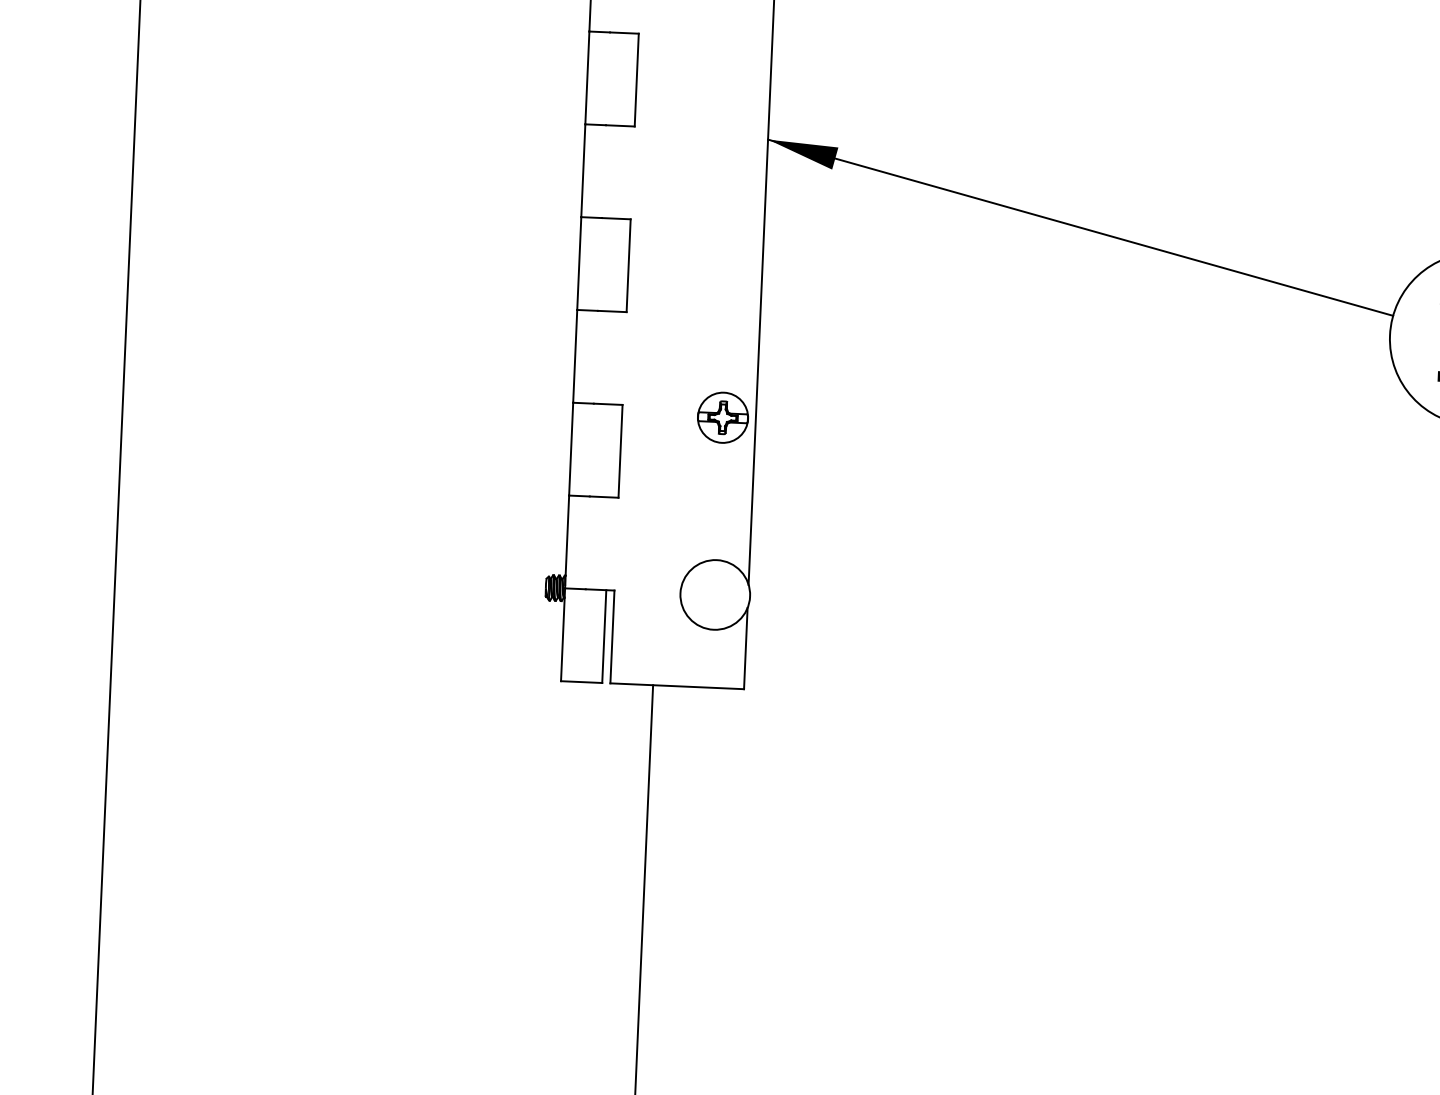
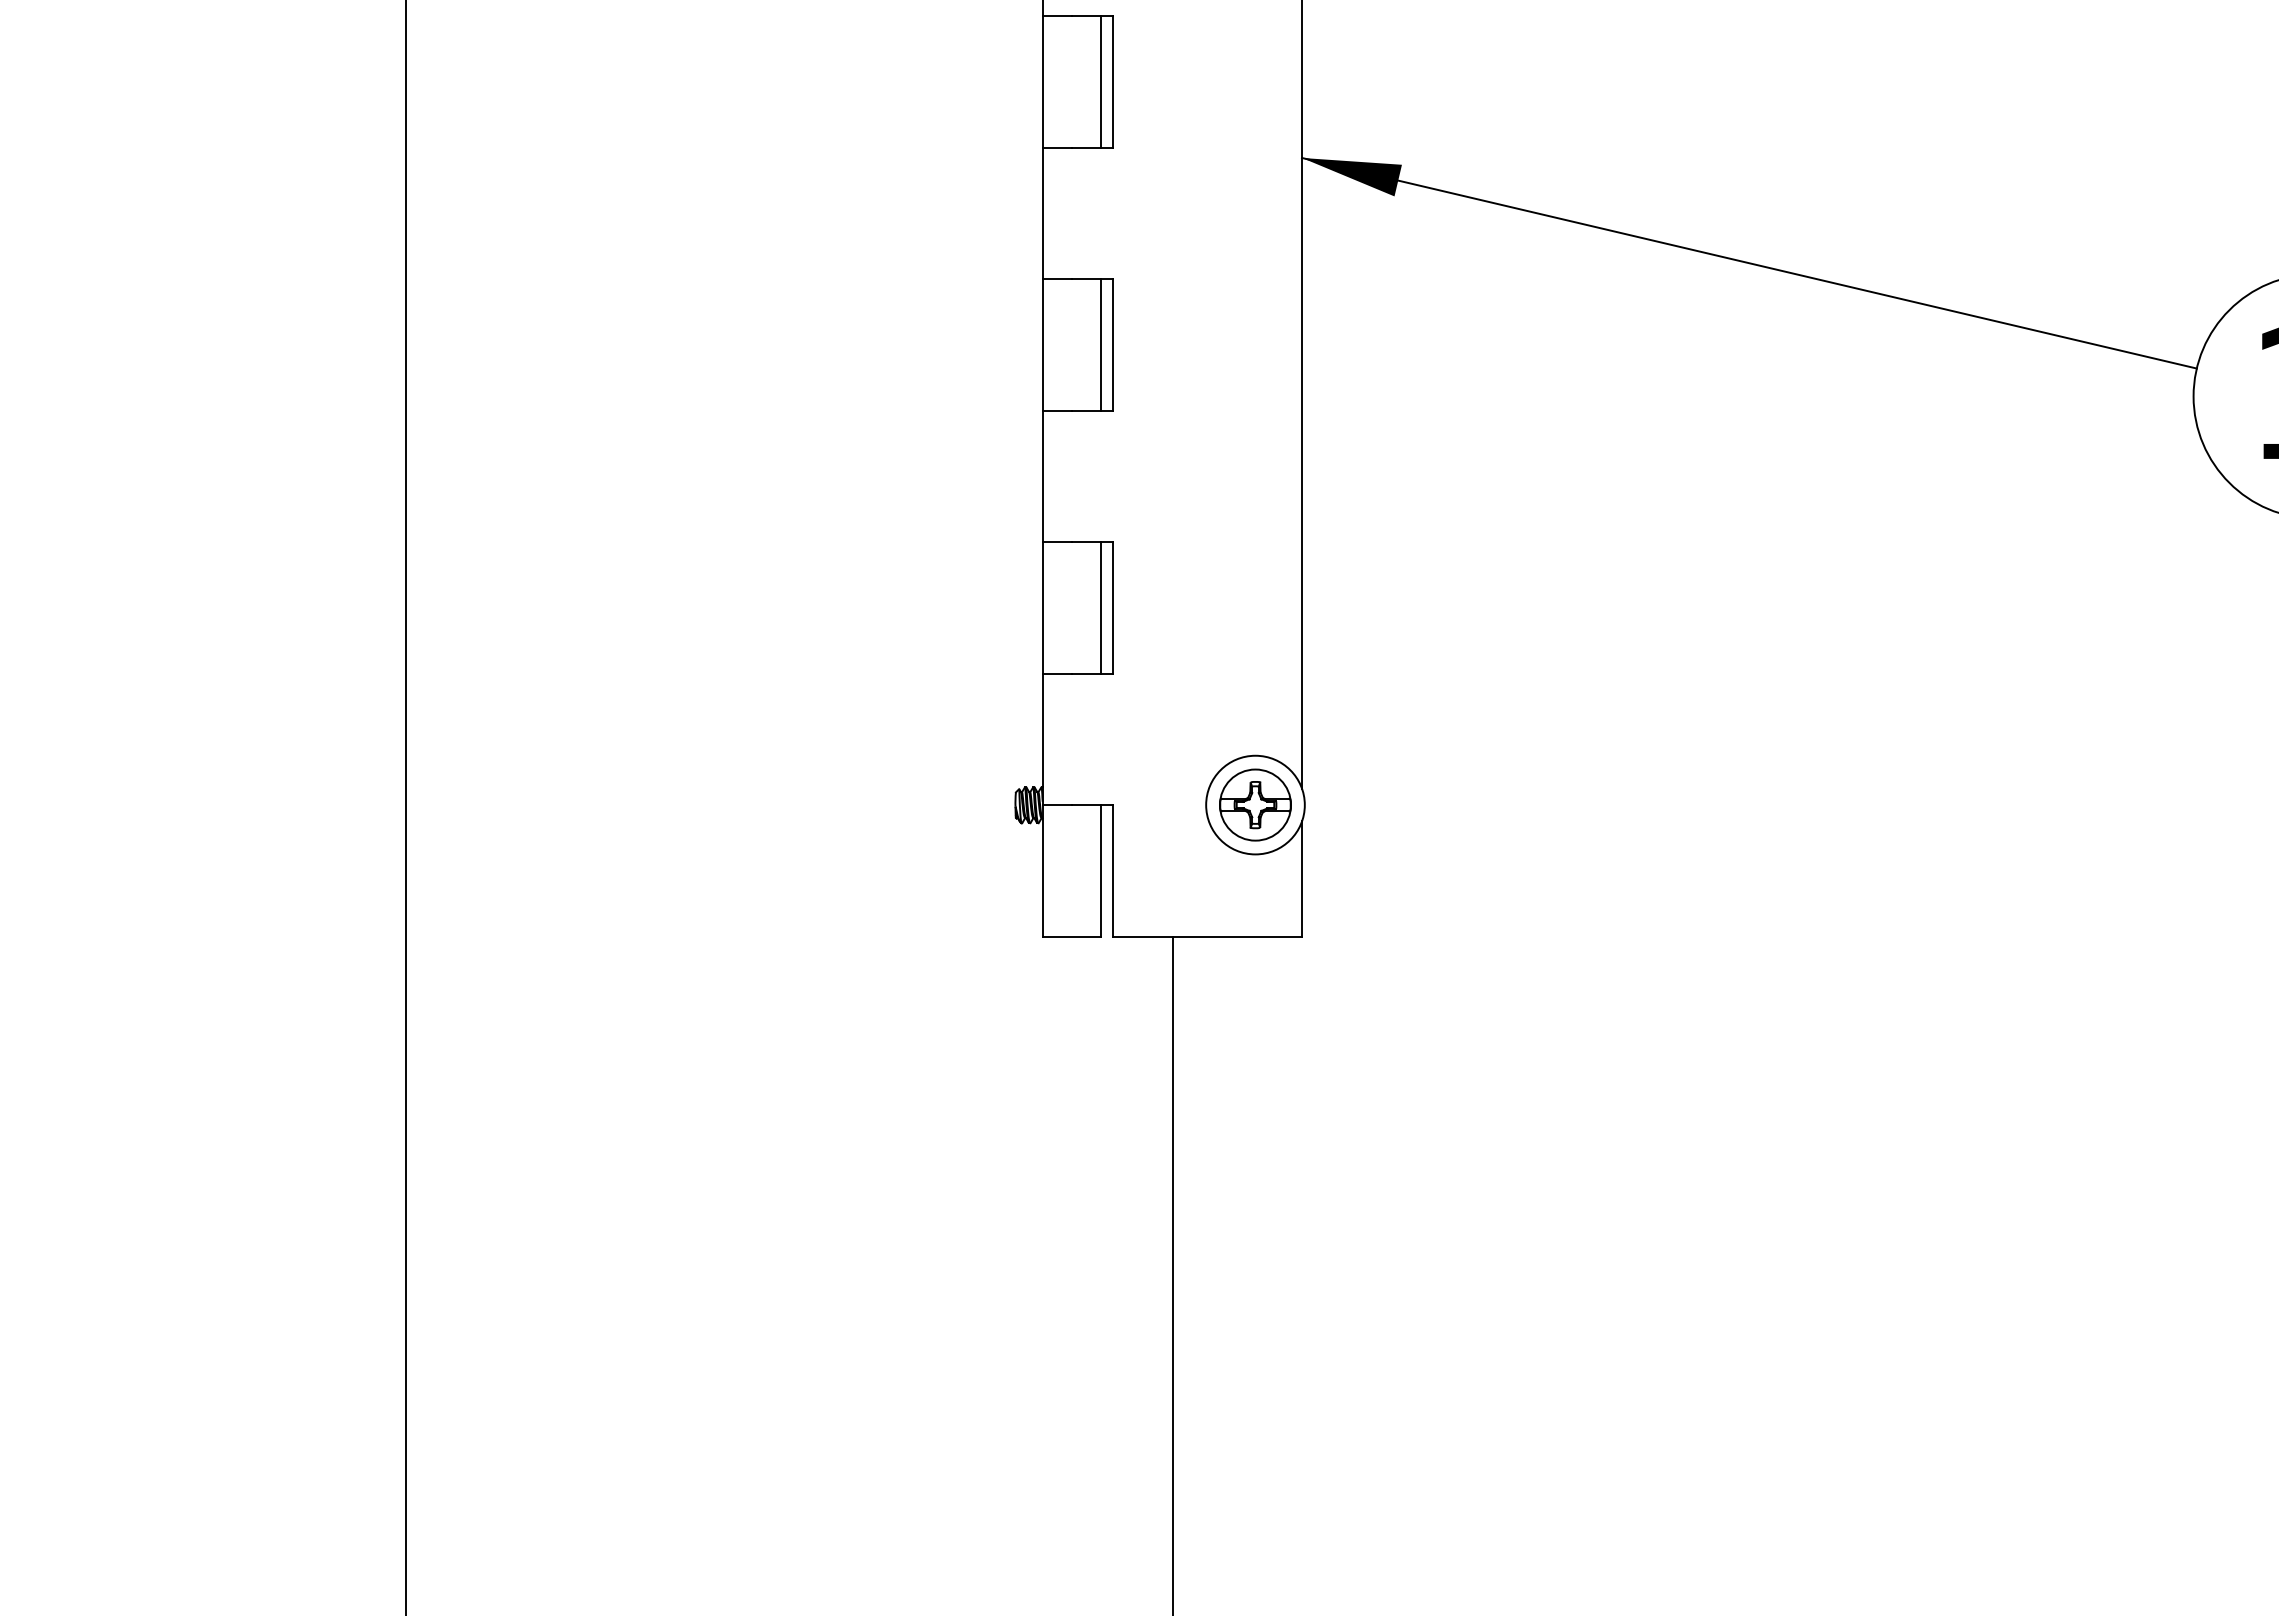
line: (628, 79) -> (1101, 81), added
line: (620, 265) -> (1101, 344), added
part: (723, 417) -> (1255, 804), moved
line: (612, 450) -> (1101, 607), added

